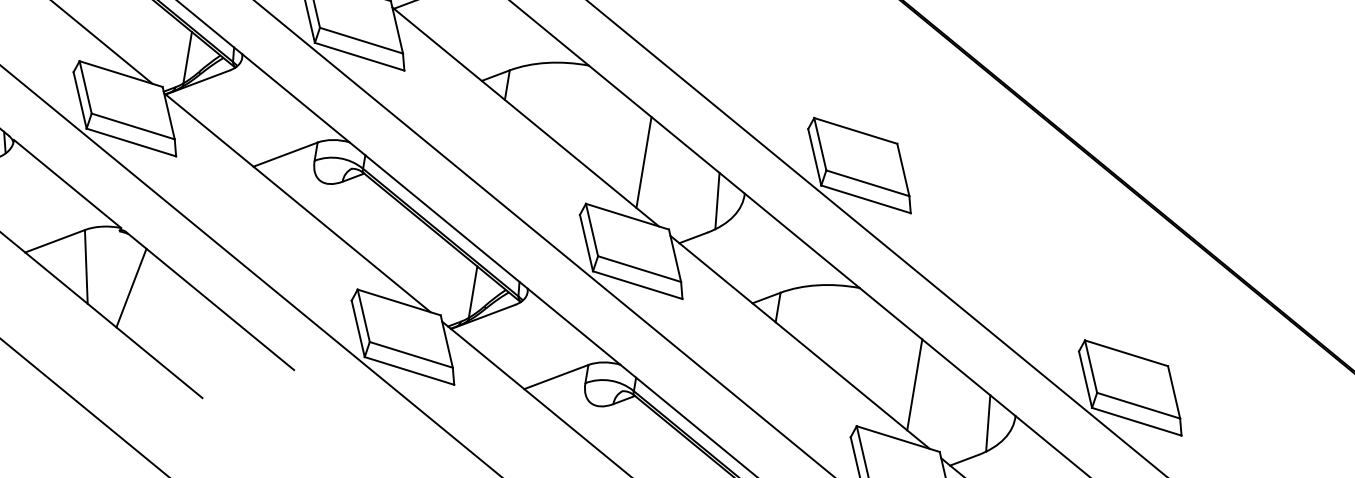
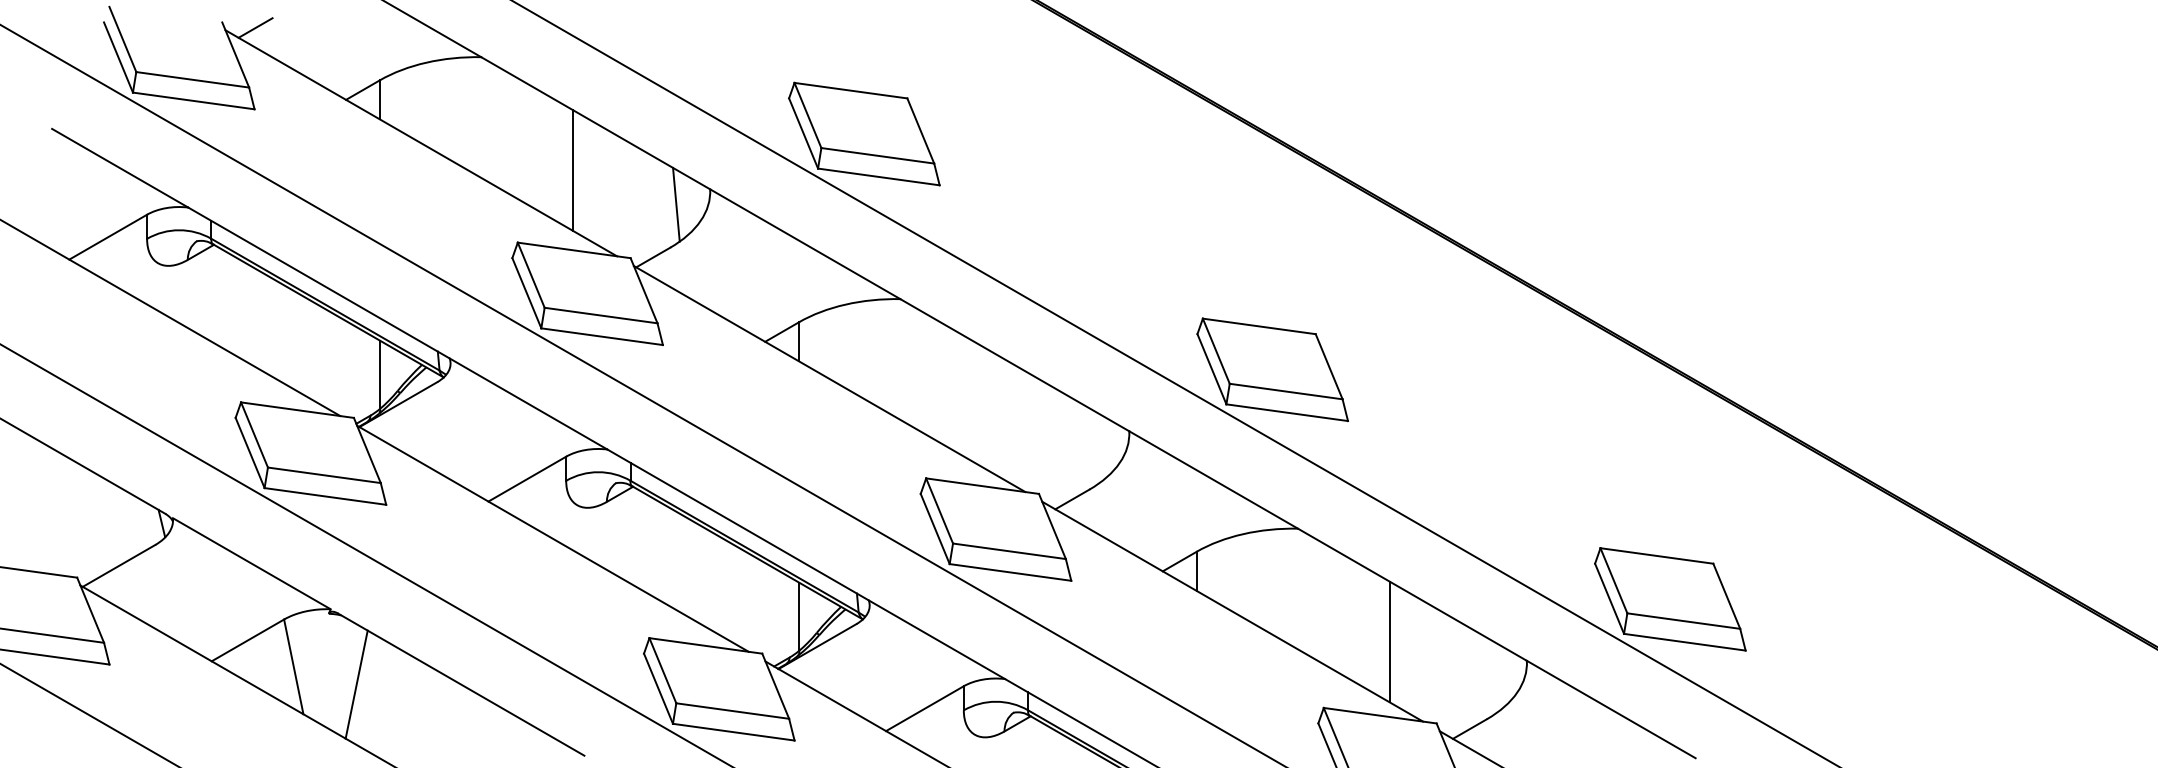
line: (644, 162) -> (992, 412), removed
line: (717, 200) -> (1095, 446), removed
line: (987, 423) -> (1492, 676), removed

